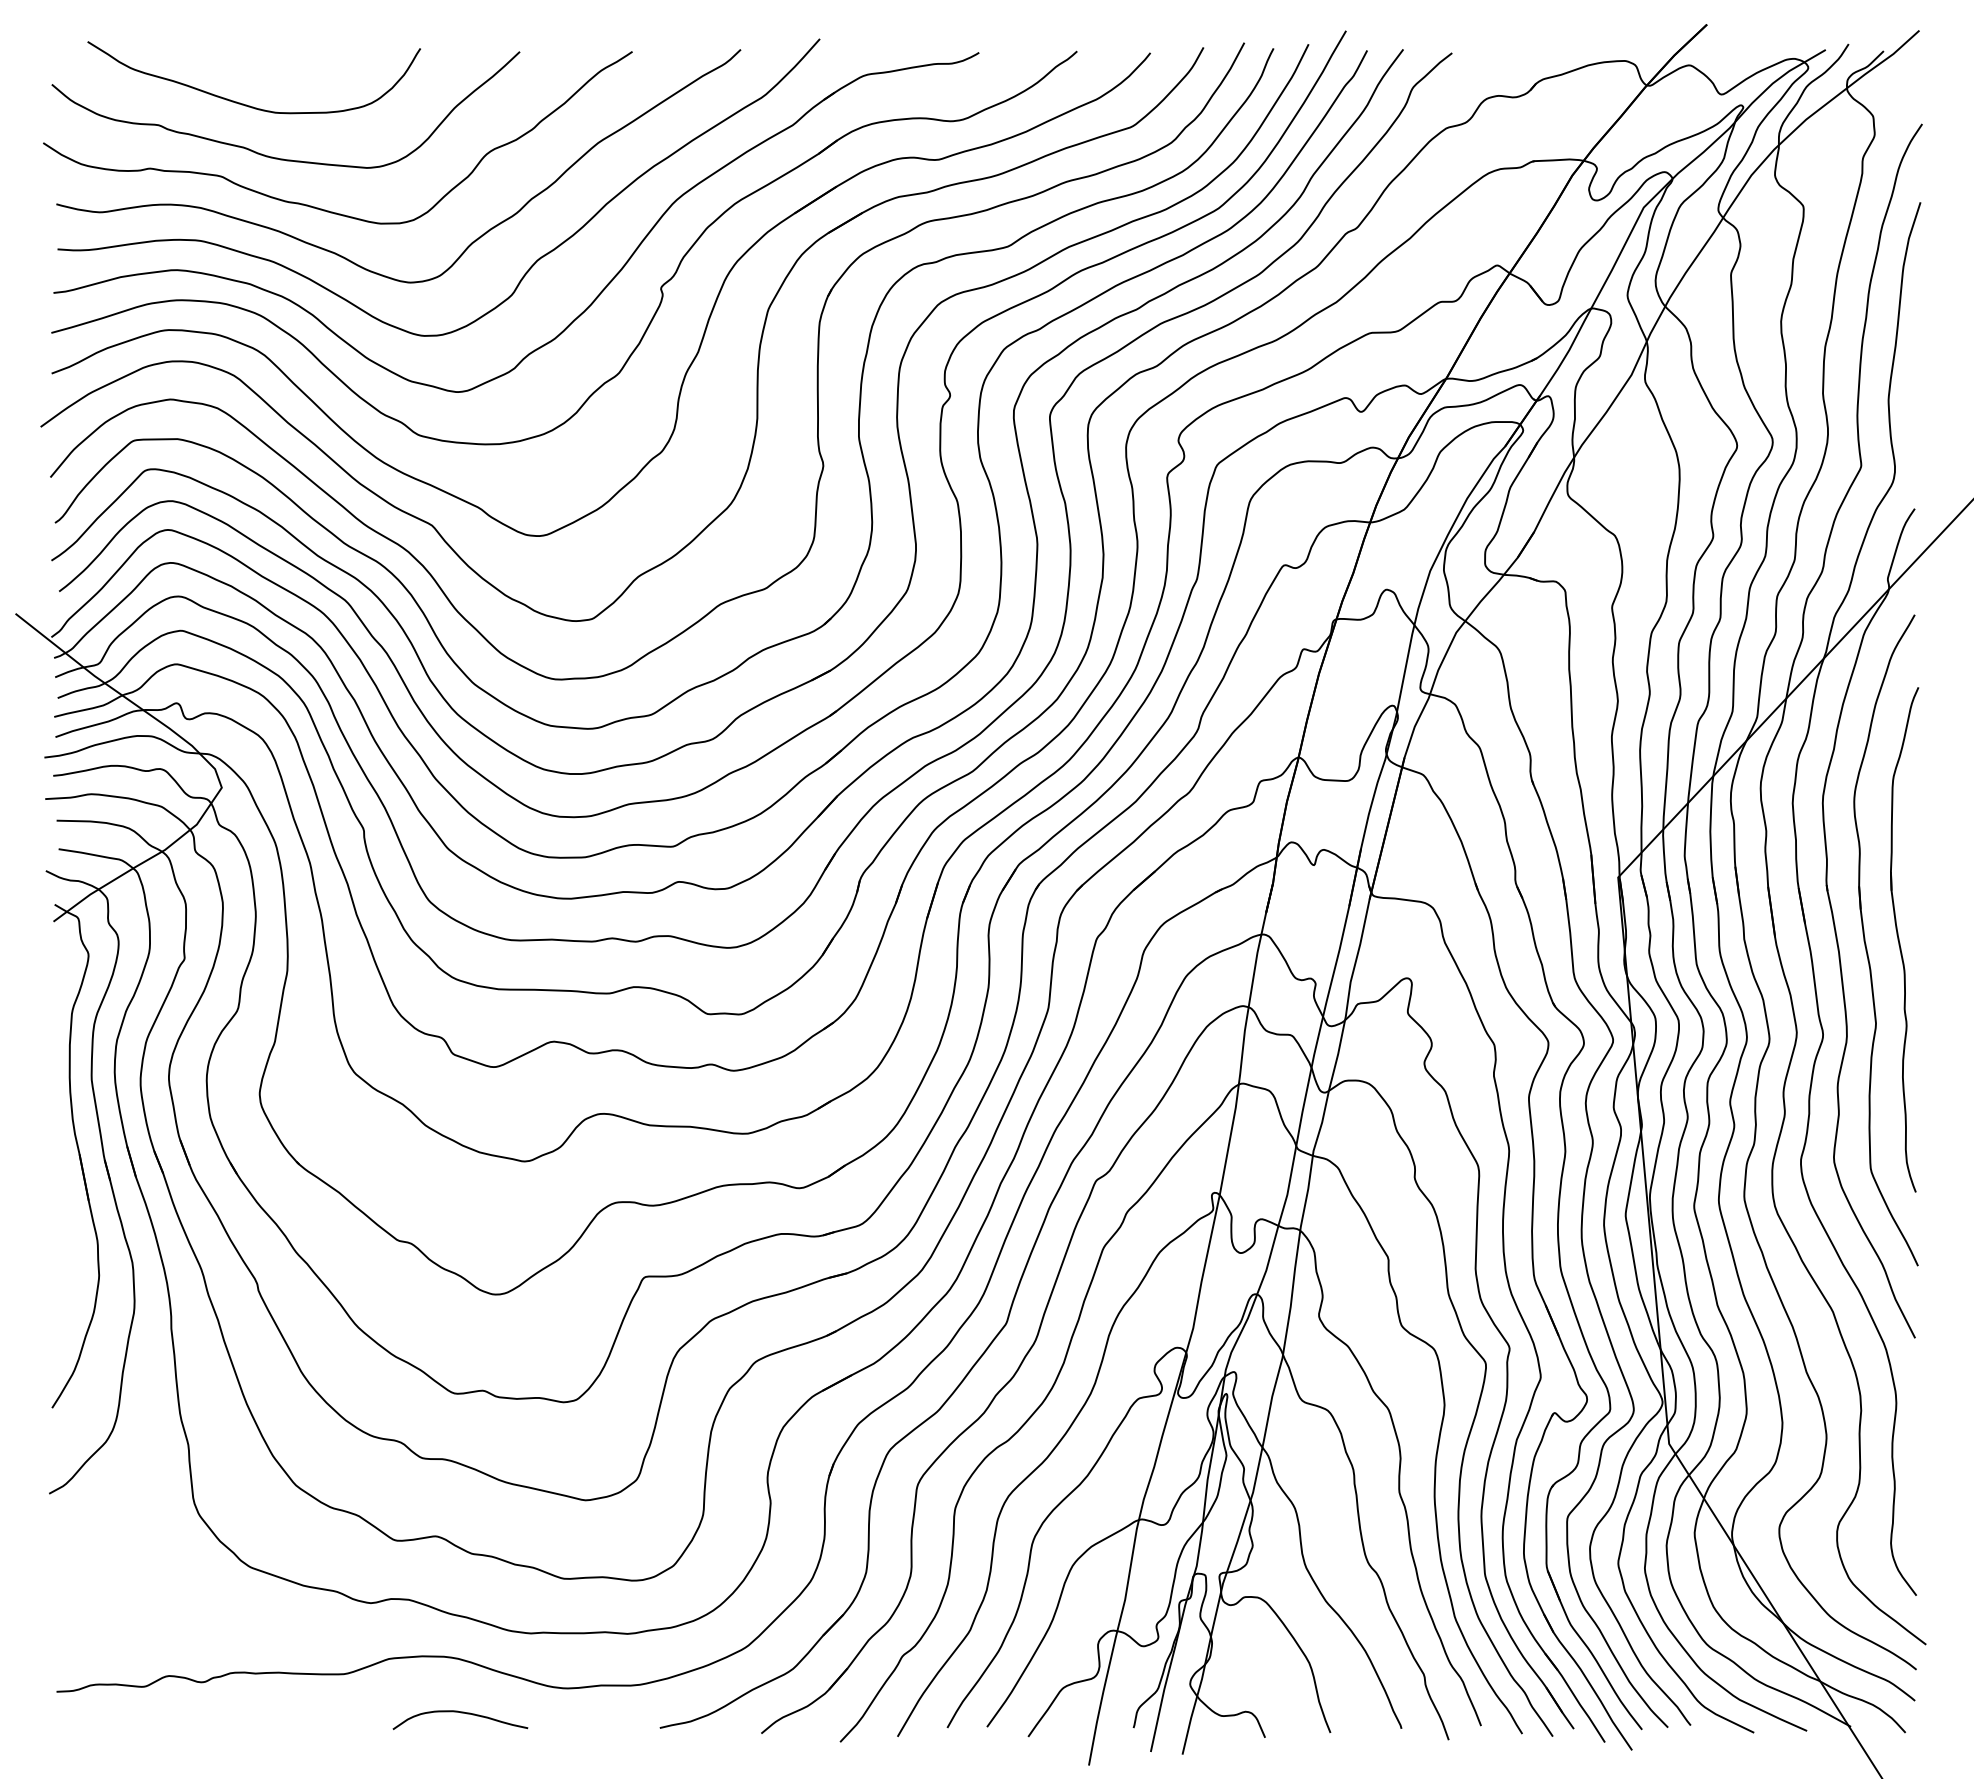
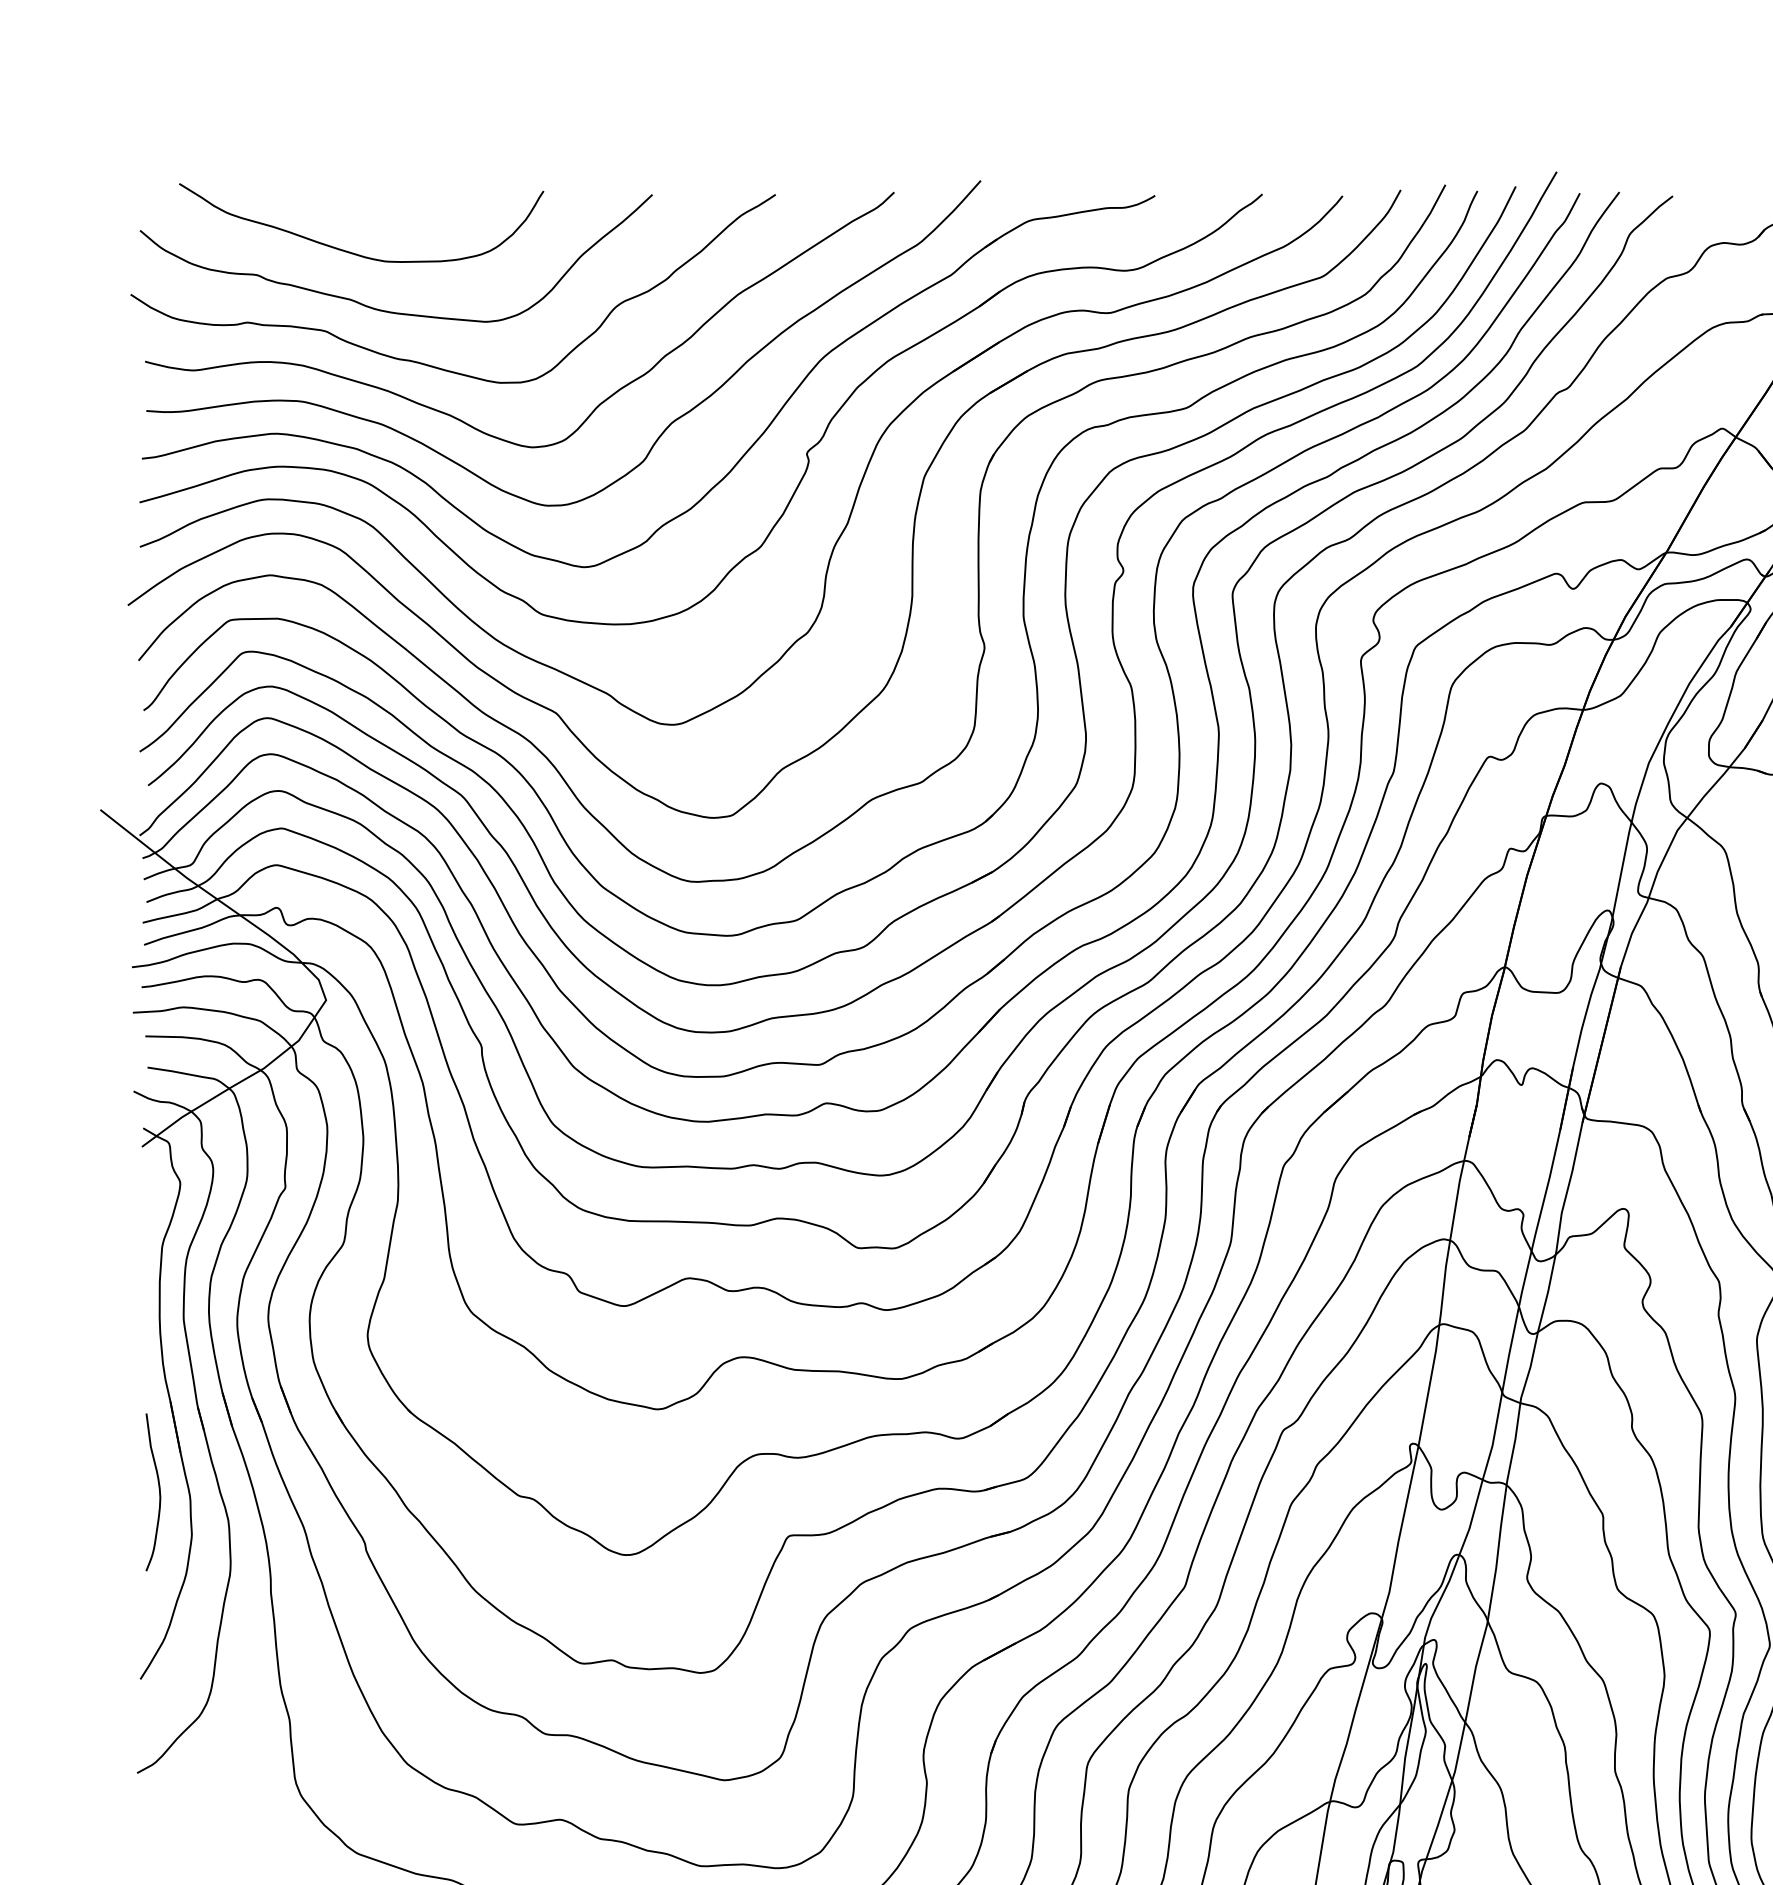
curve: (69, 1237) -> (159, 1492), added

